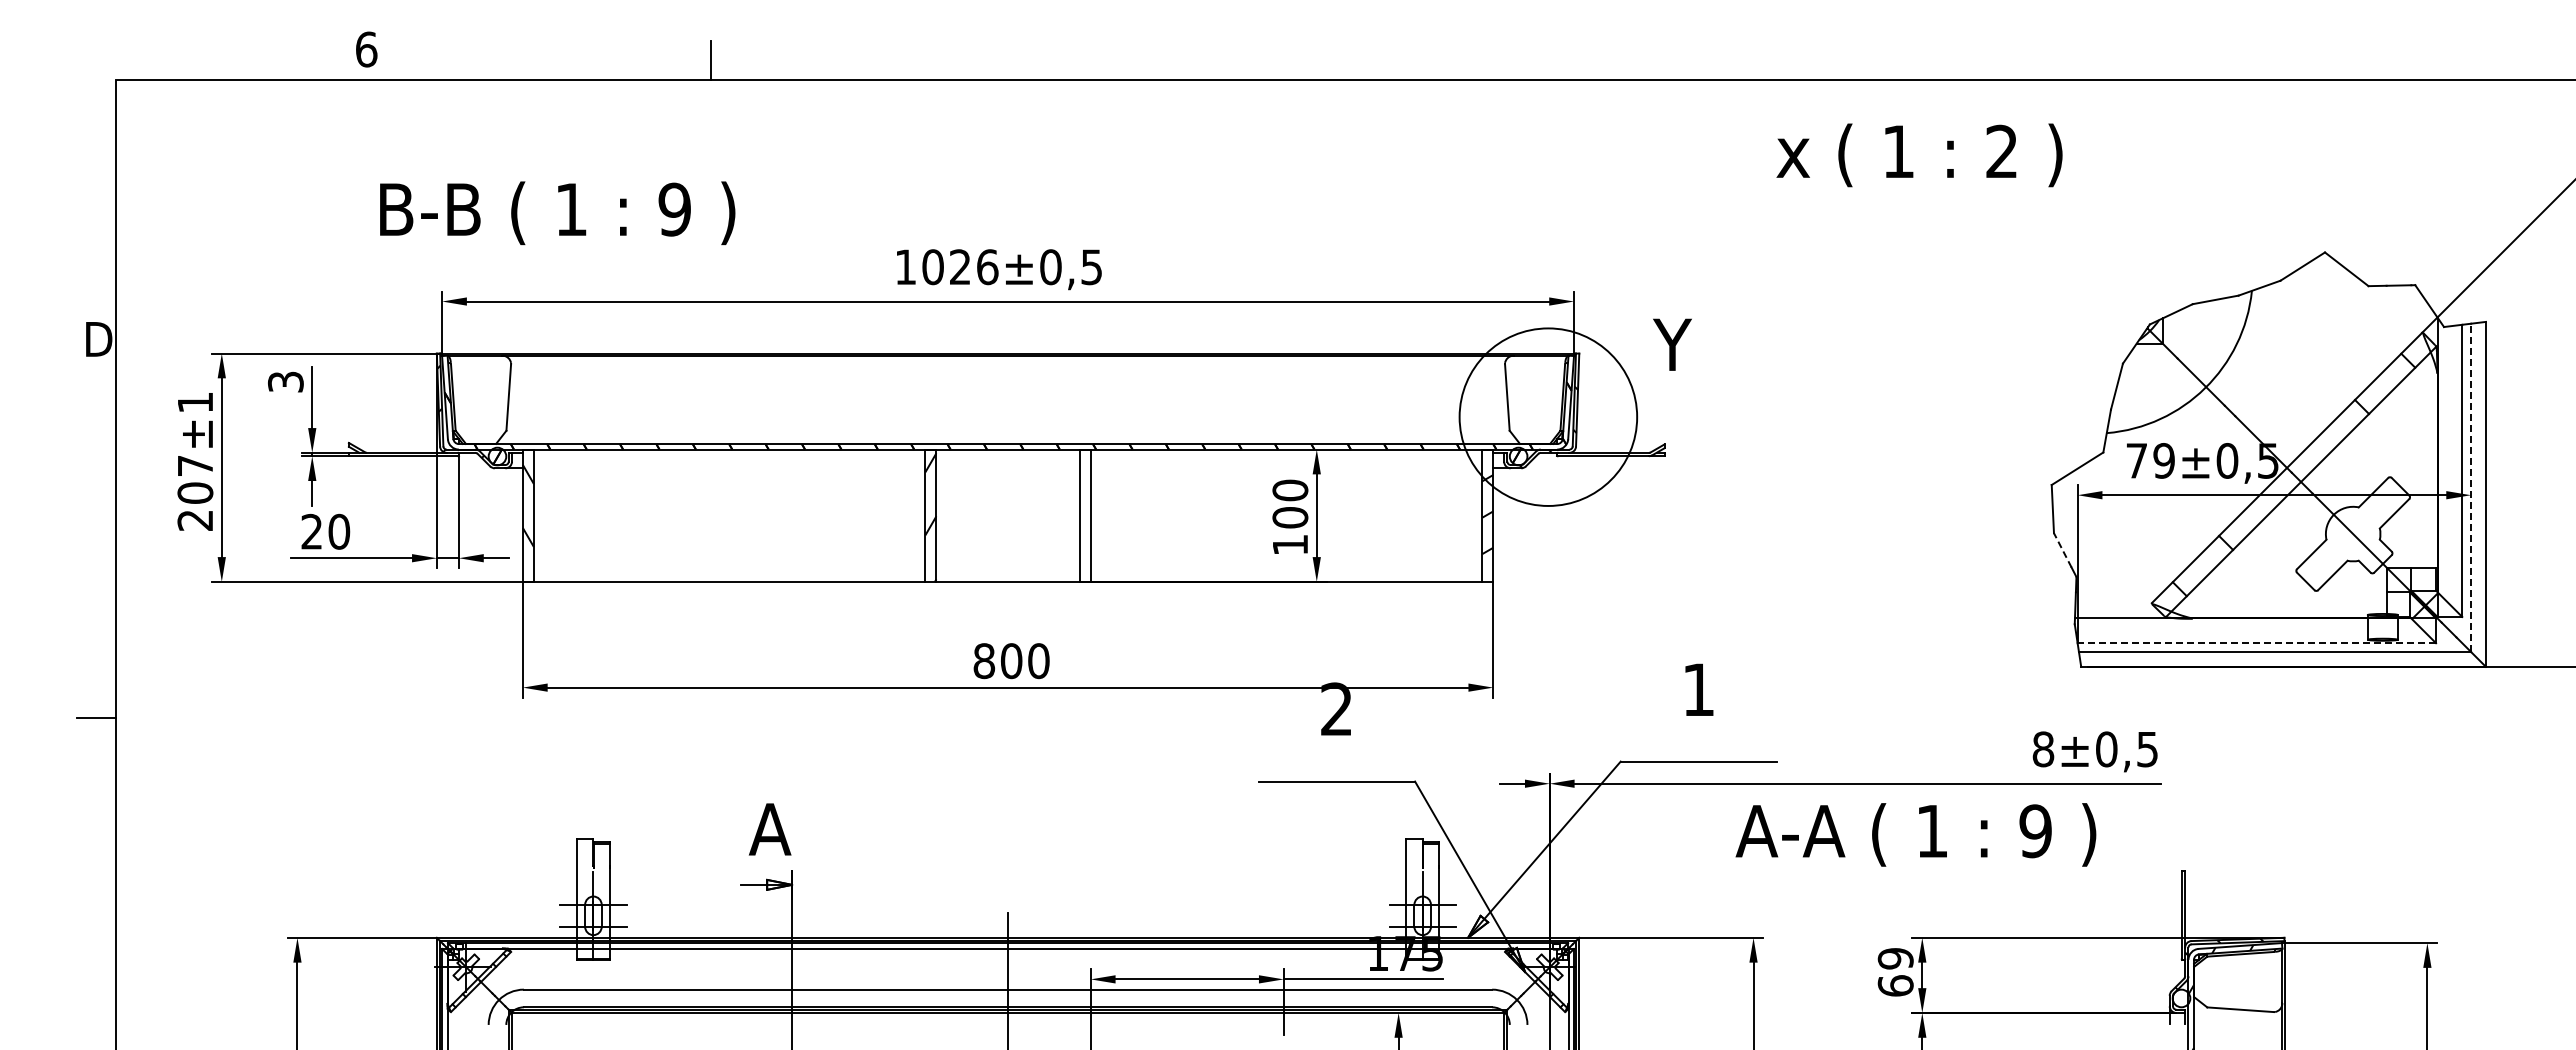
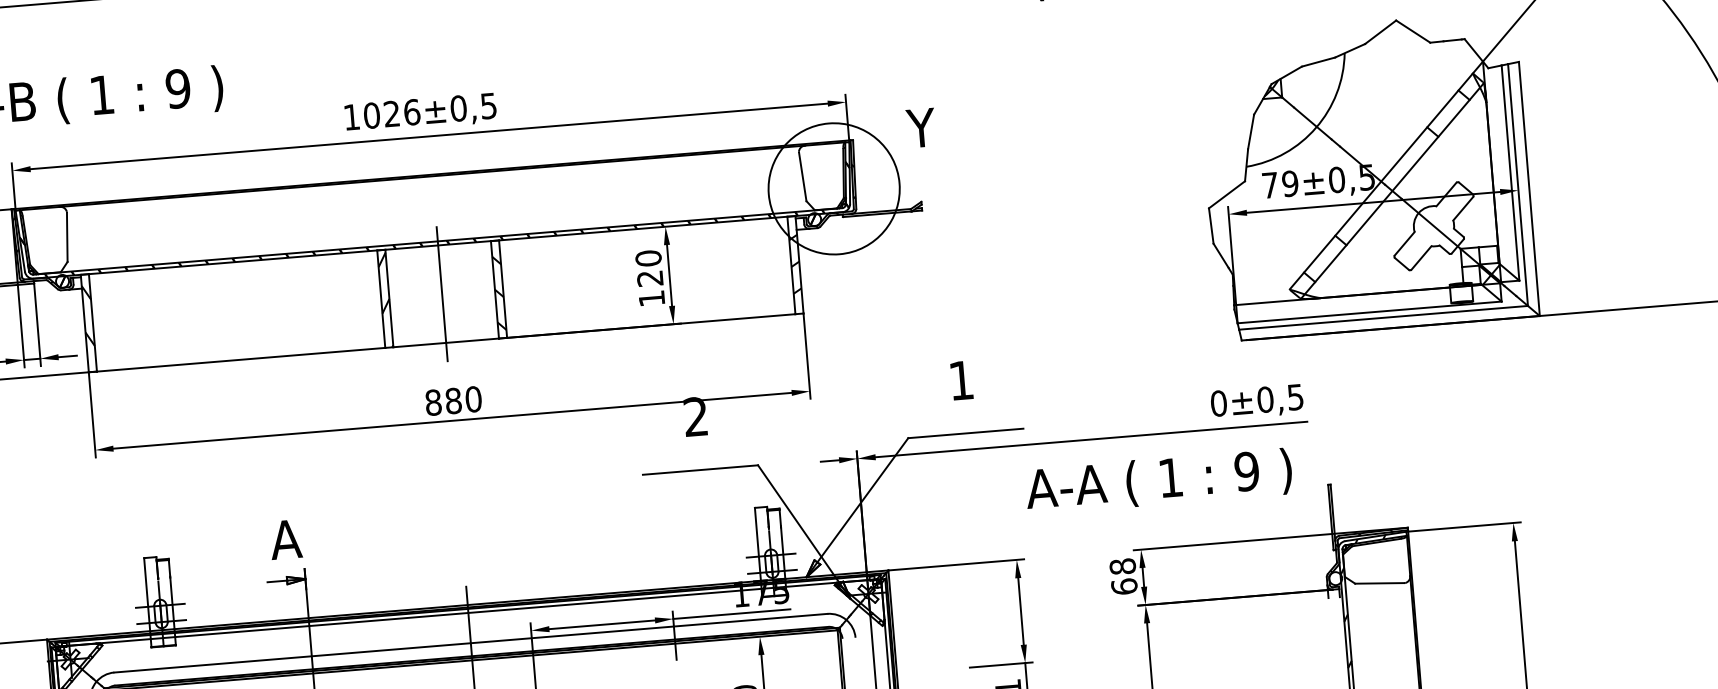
line: (2471, 487) -> (1518, 184), dashed -> solid
line: (1008, 515) -> (442, 293), added
text: (1290, 517) -> (650, 278), 100 -> 120
hatch: (1084, 520) -> (498, 293), added
line: (2062, 549) -> (1220, 255), dashed -> solid
line: (2256, 643) -> (1369, 312), dashed -> solid
text: (1011, 660) -> (453, 400), 800 -> 880
text: (2043, 749) -> (1218, 403), 8 -> 0
text: (1915, 834) -> (1158, 481), moved
text: (1895, 958) -> (1122, 566), 69 -> 68

